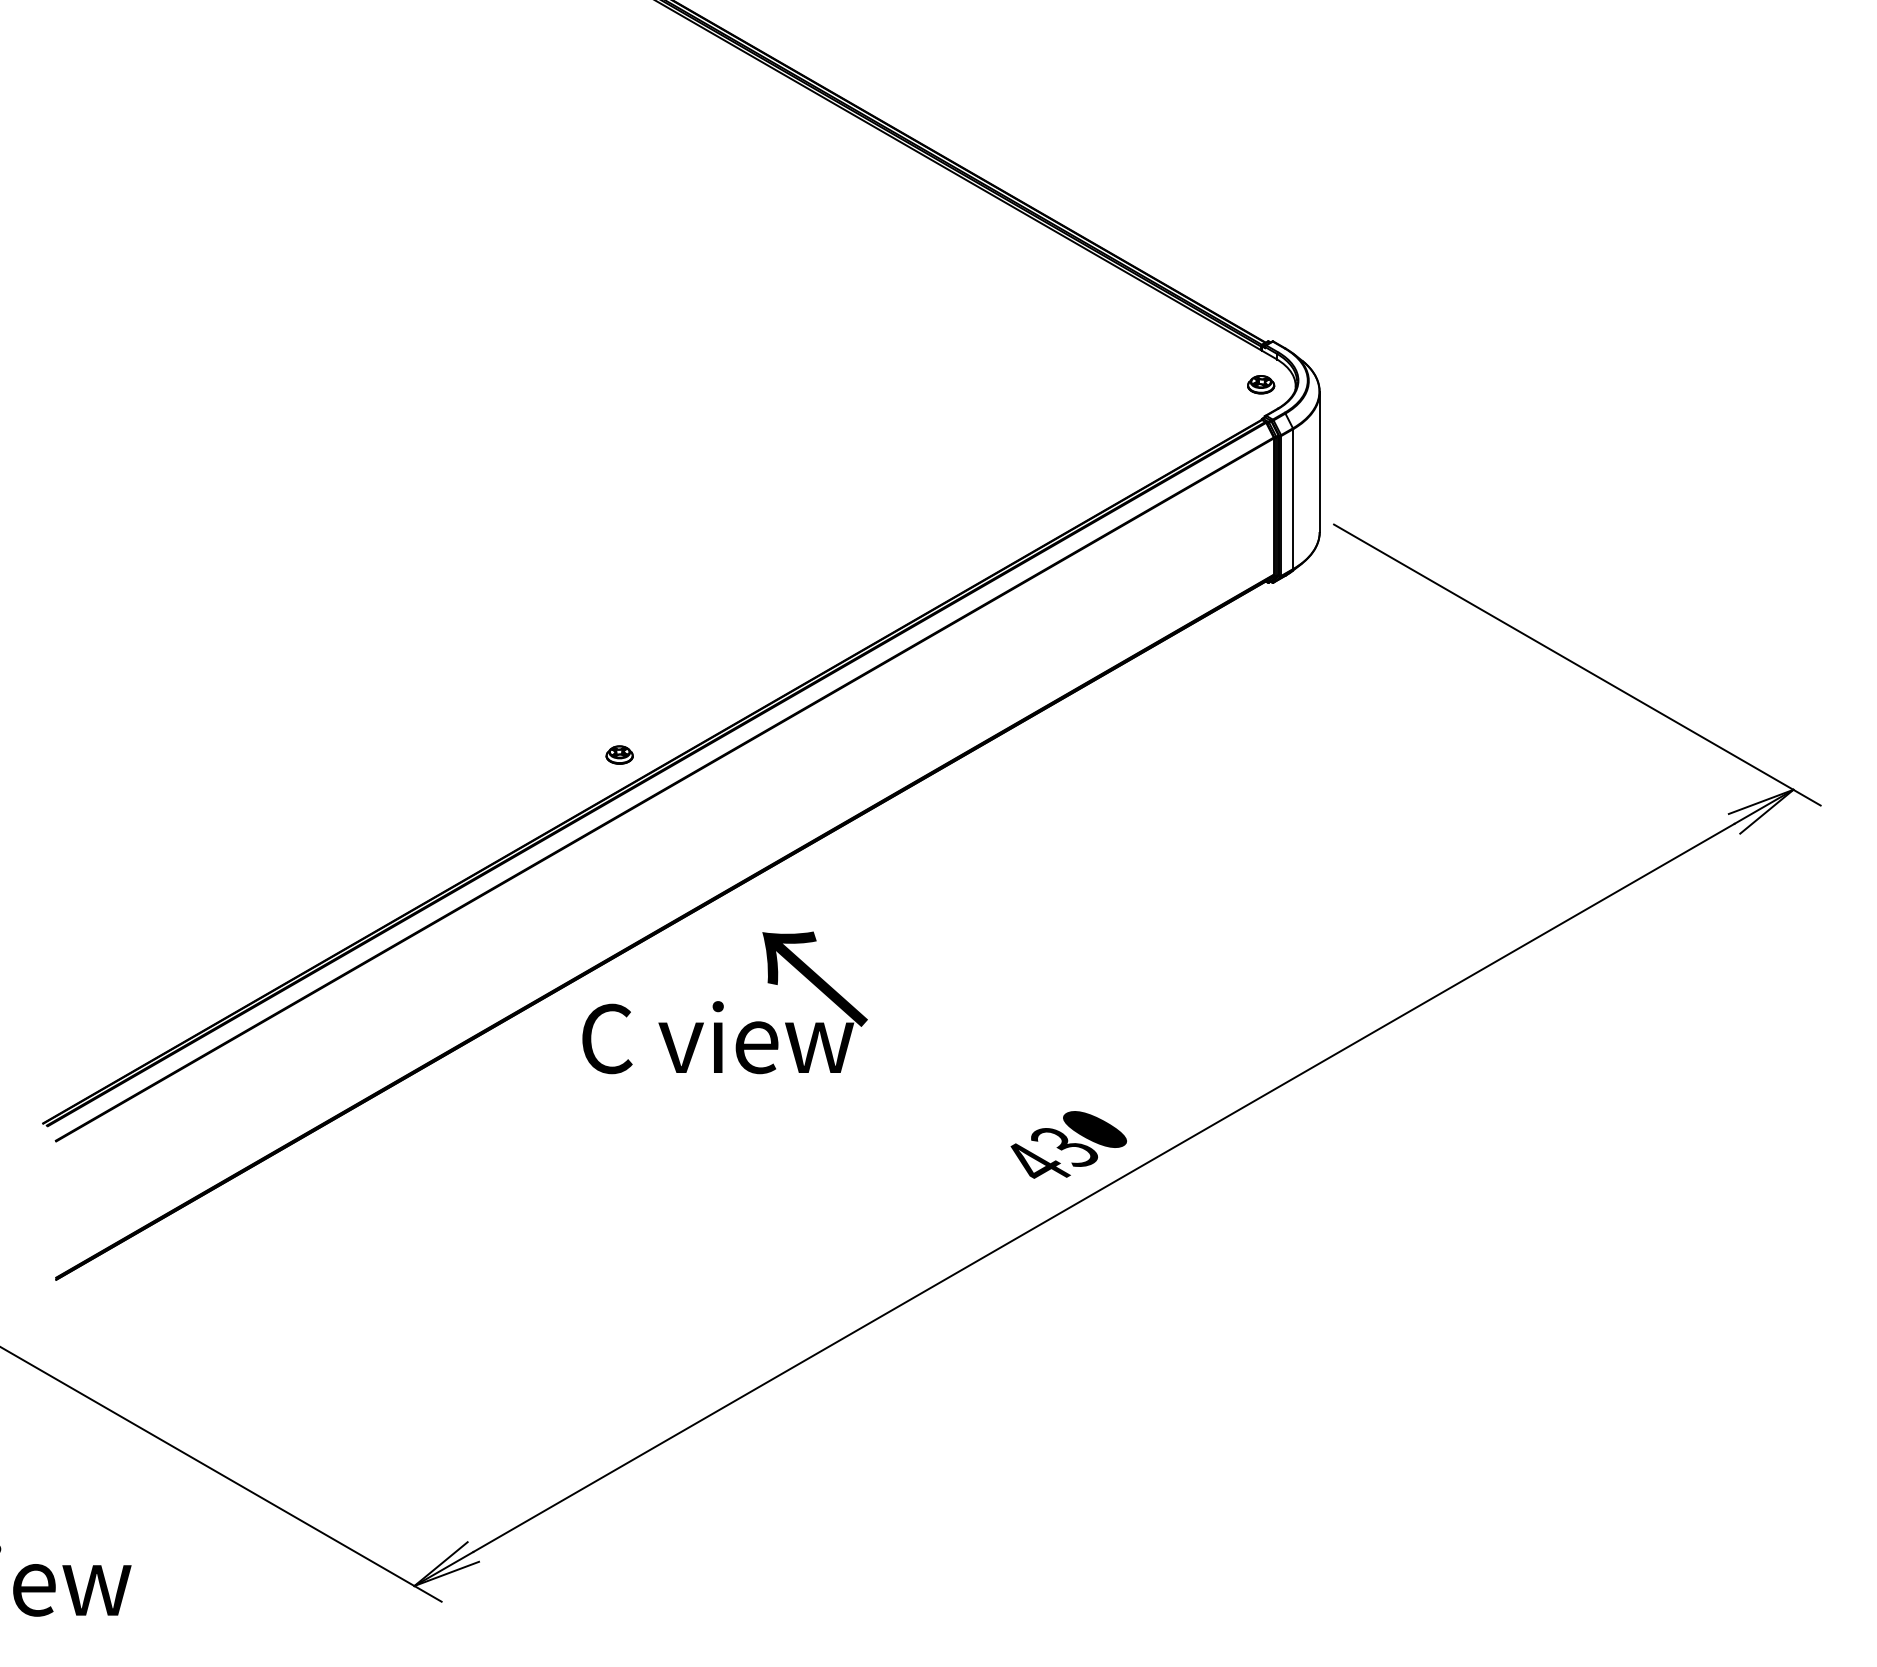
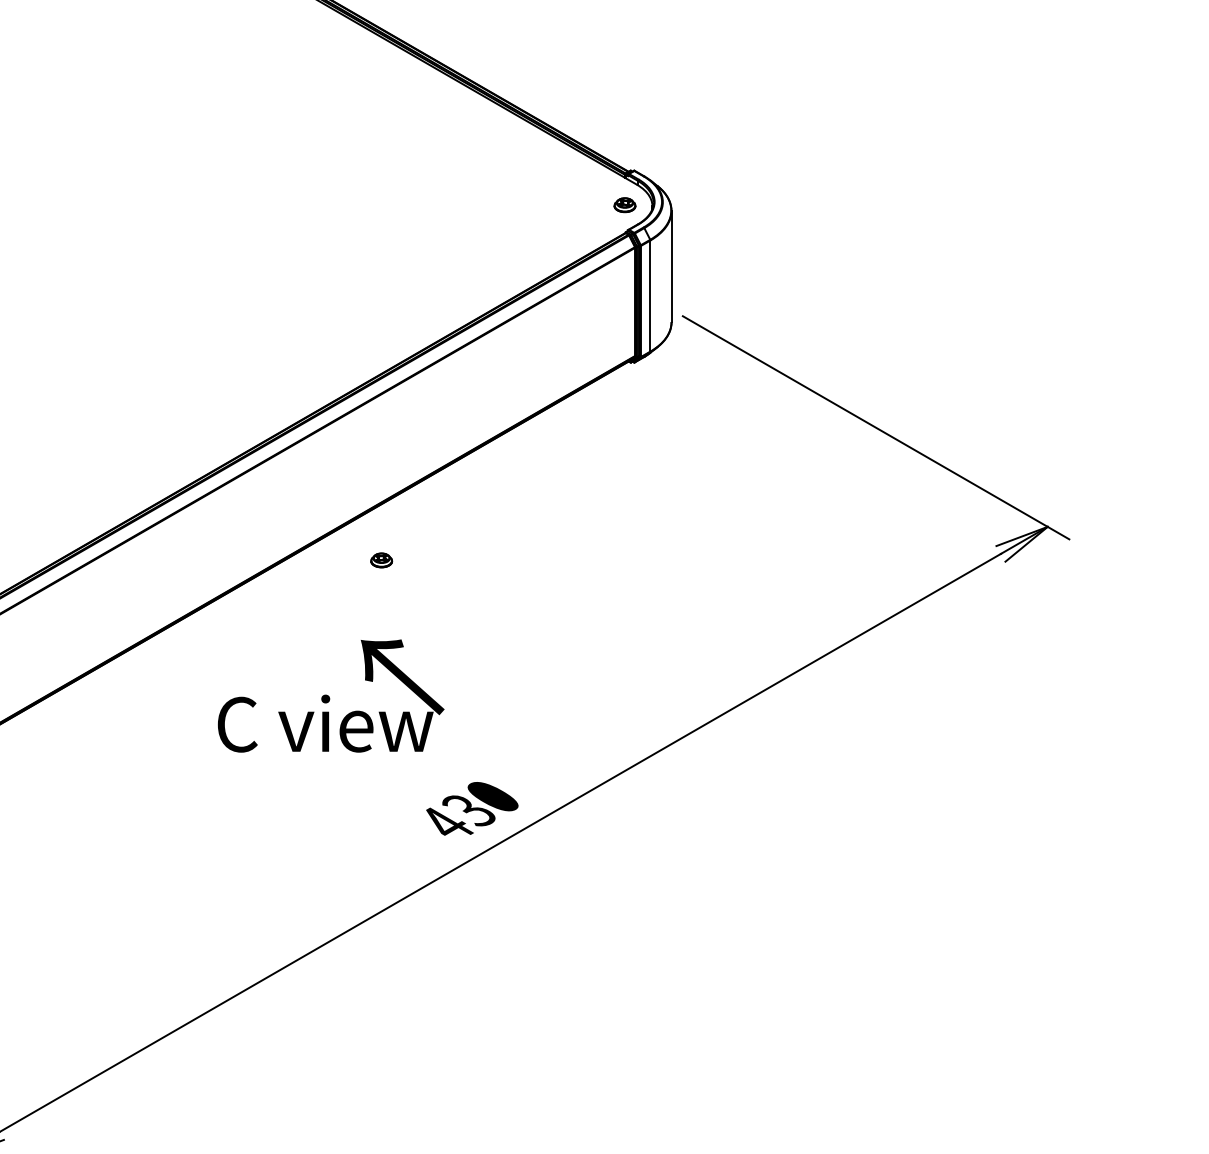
part: (619, 754) -> (381, 559), moved
text: (724, 1002) -> (330, 695), moved

